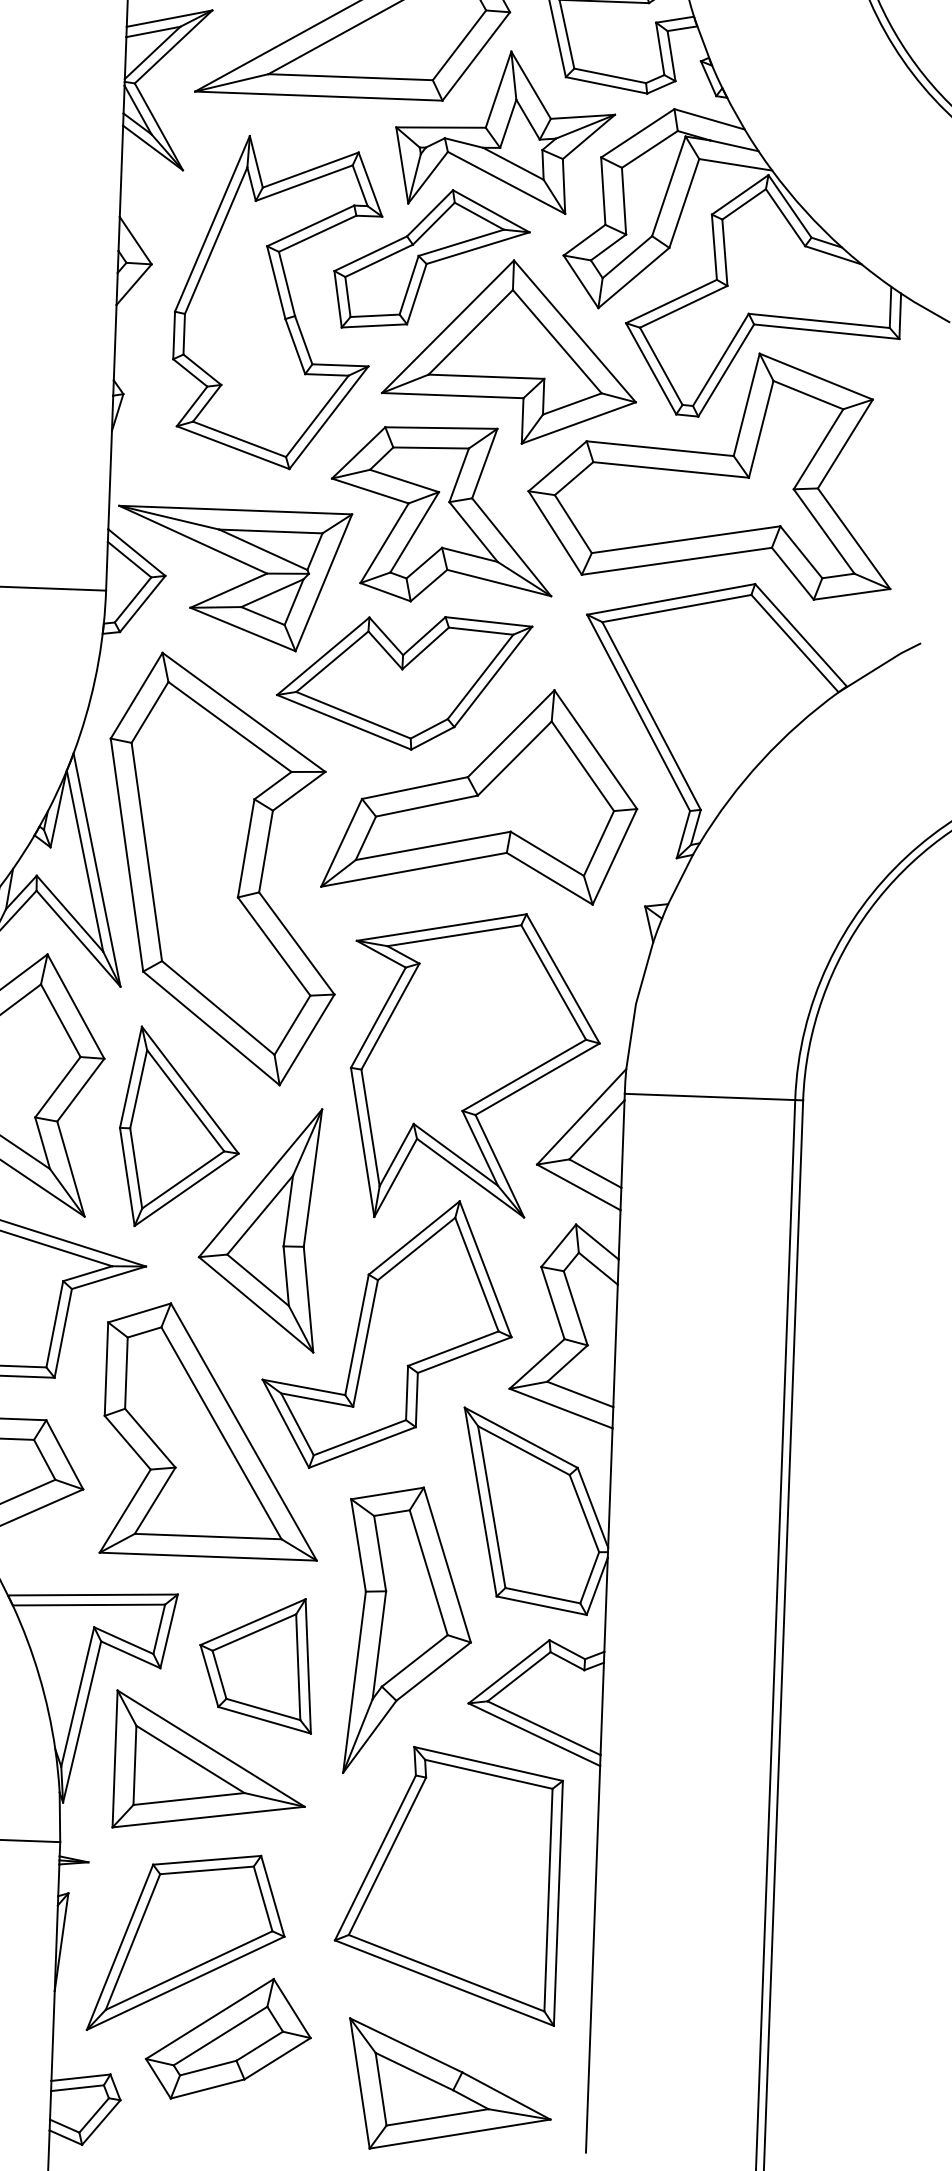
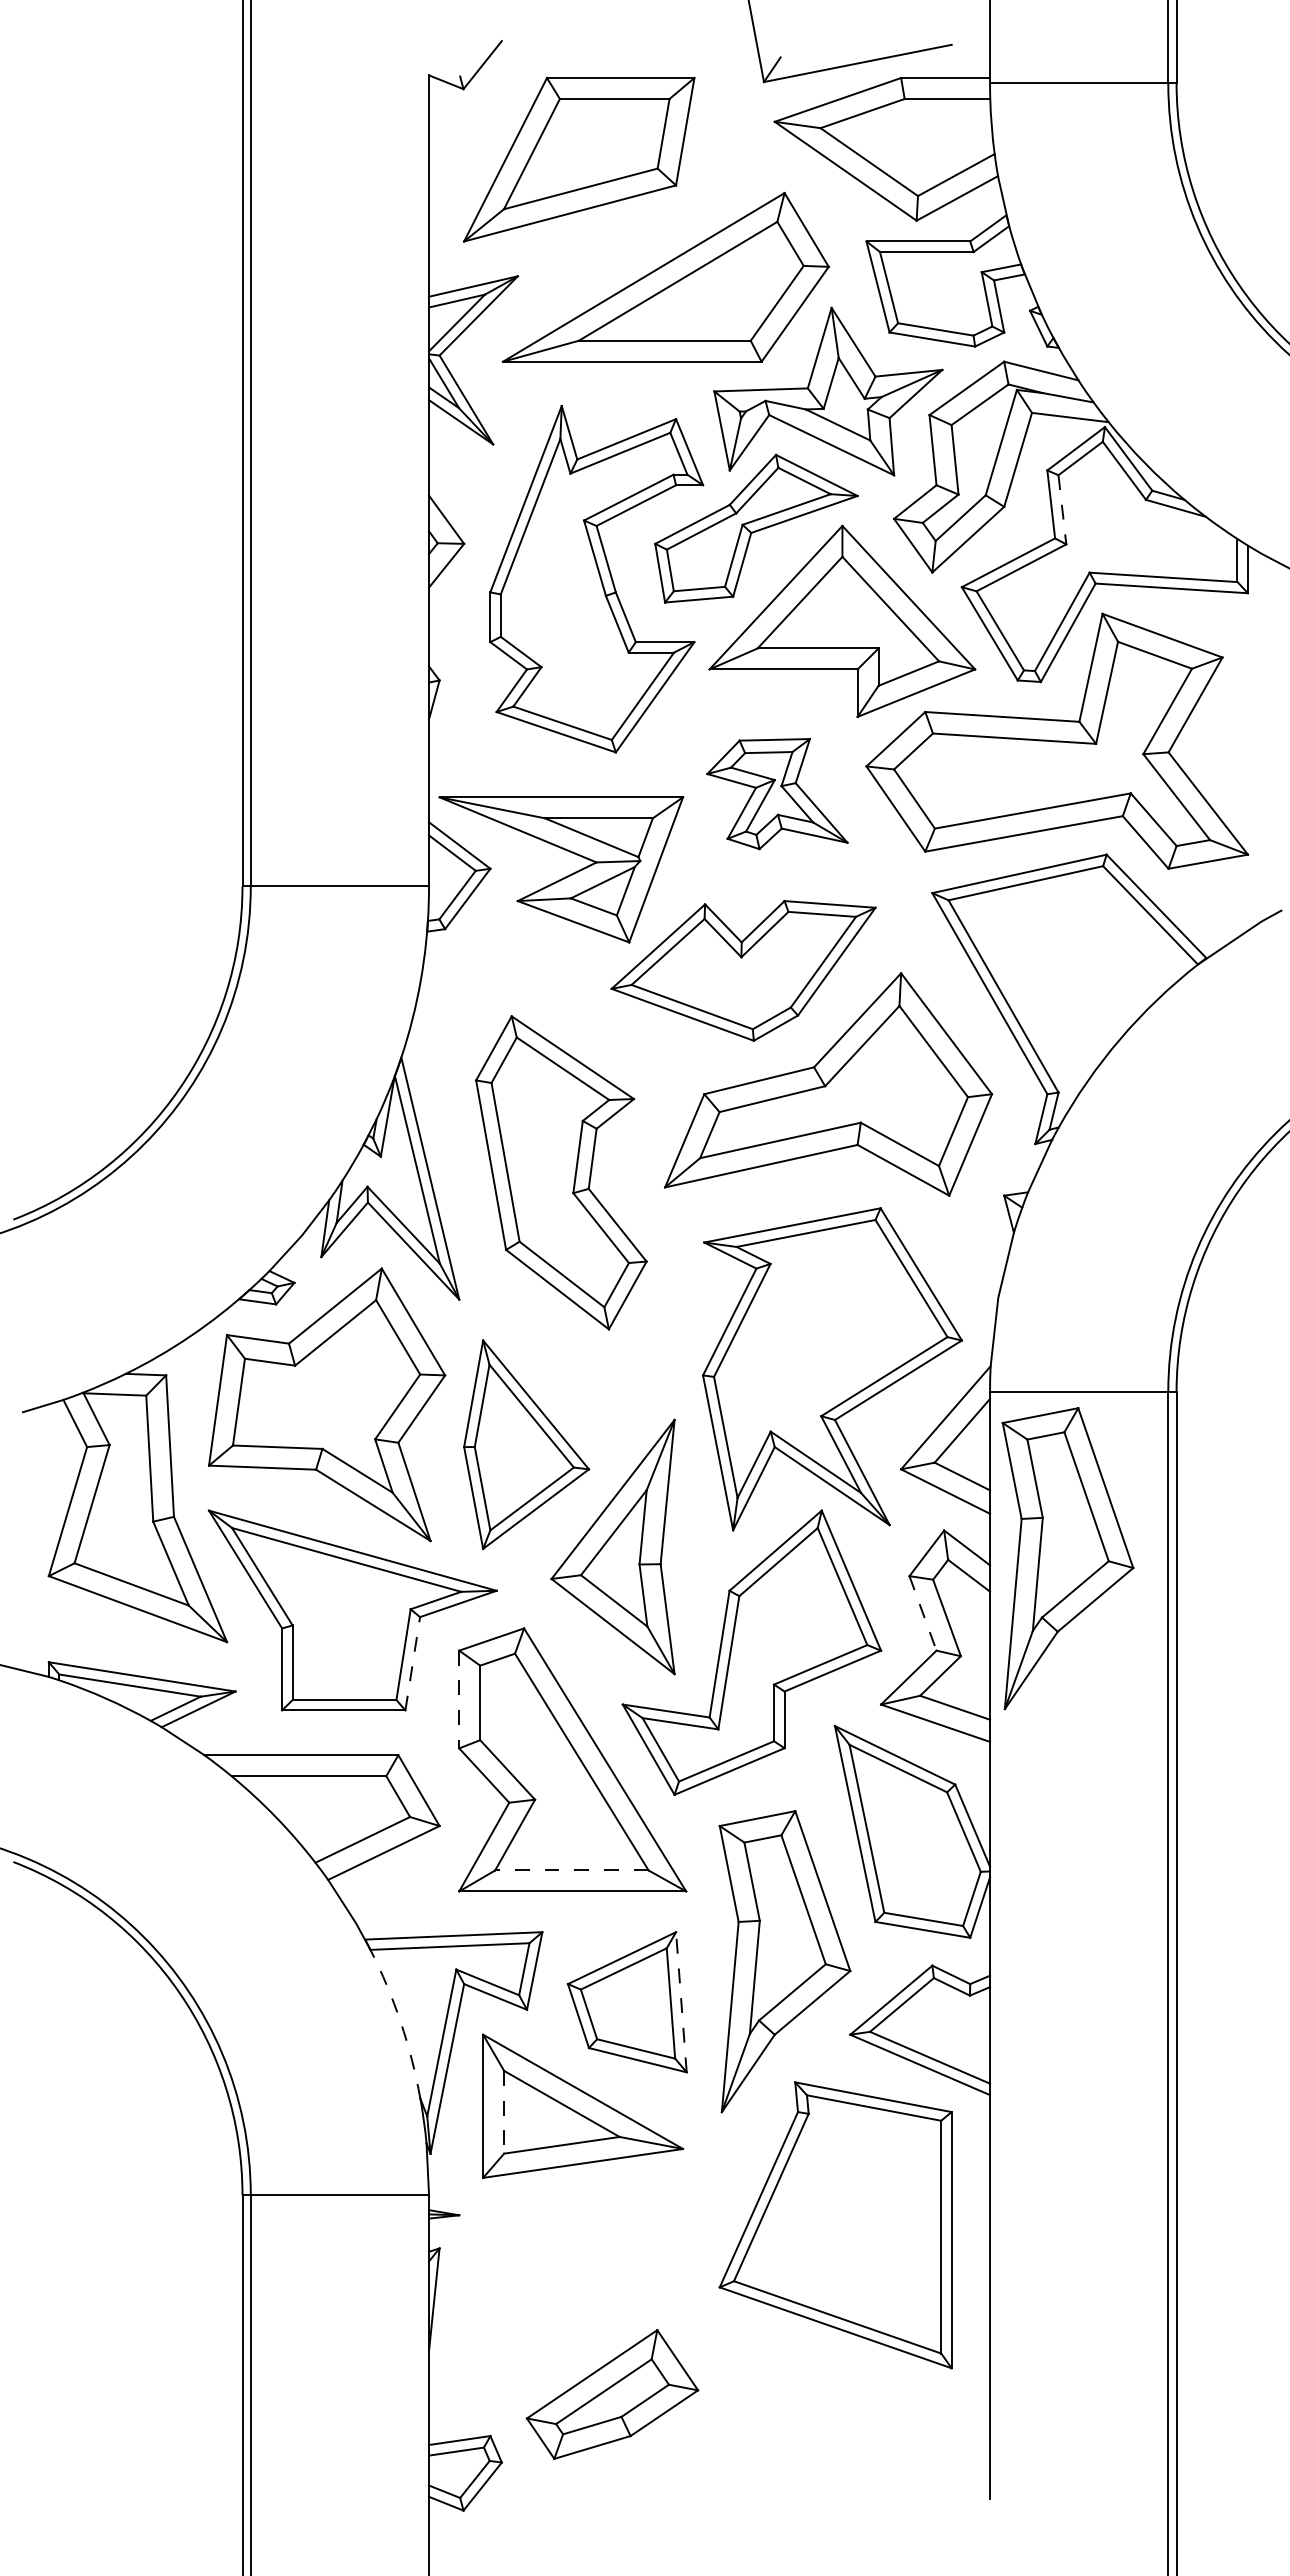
line: (725, 252) -> (1062, 509), solid -> dashed
part: (442, 514) -> (777, 793), size x0.6
part: (222, 868) -> (561, 1172), size x0.7
part: (693, 1255) -> (1067, 1558), added
line: (553, 1303) -> (923, 1613), solid -> dashed
line: (63, 1333) -> (412, 1663), solid -> dashed
line: (106, 1369) -> (459, 1699), solid -> dashed
line: (207, 1536) -> (571, 1870), solid -> dashed
line: (308, 1665) -> (681, 2001), solid -> dashed
arc: (38, 1675) -> (400, 2022), solid -> dashed
line: (135, 1765) -> (504, 2112), solid -> dashed
part: (187, 1942) -> (565, 2295), removed
part: (449, 2086) -> (844, 2435), removed

